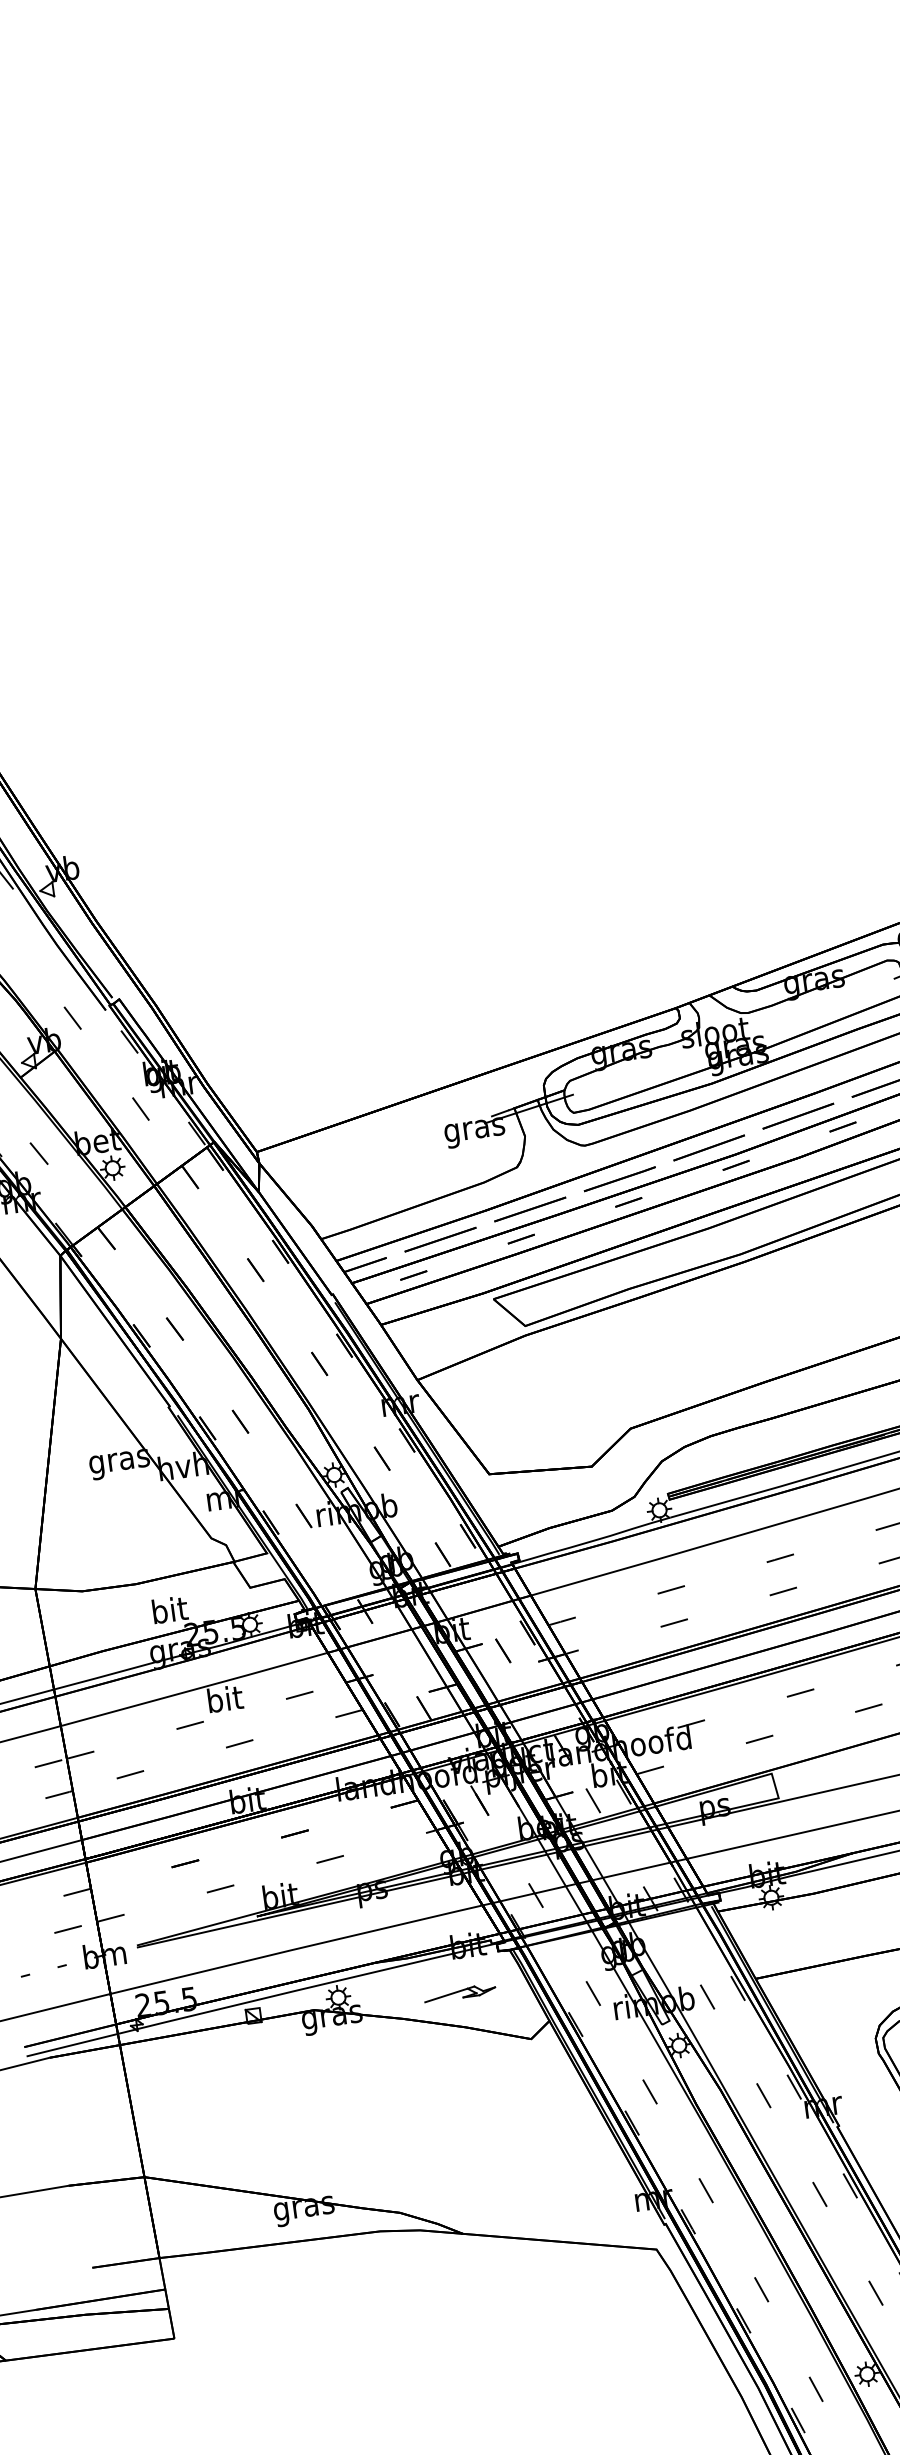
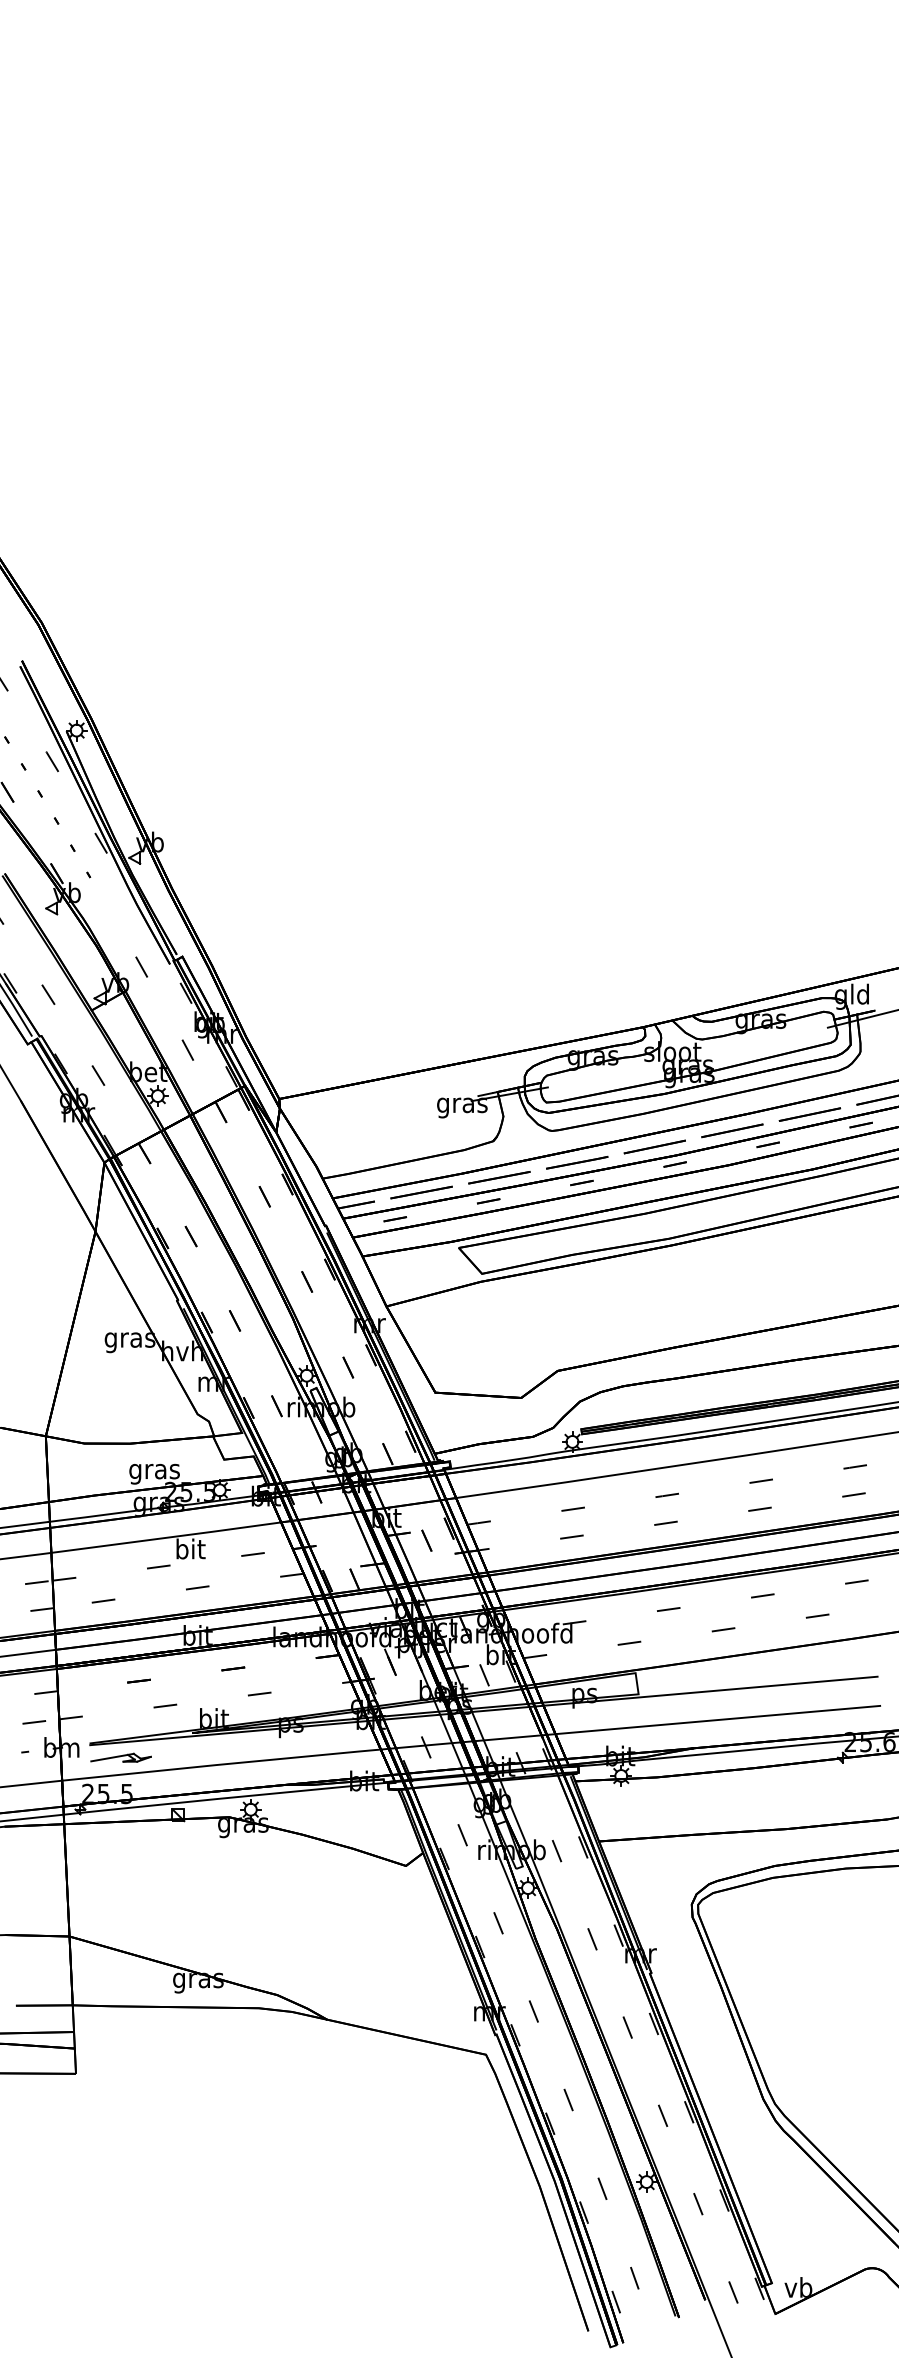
text: (169, 1613) -> (154, 1471), bit -> gras
part: (459, 1992) -> (120, 1757), moved

